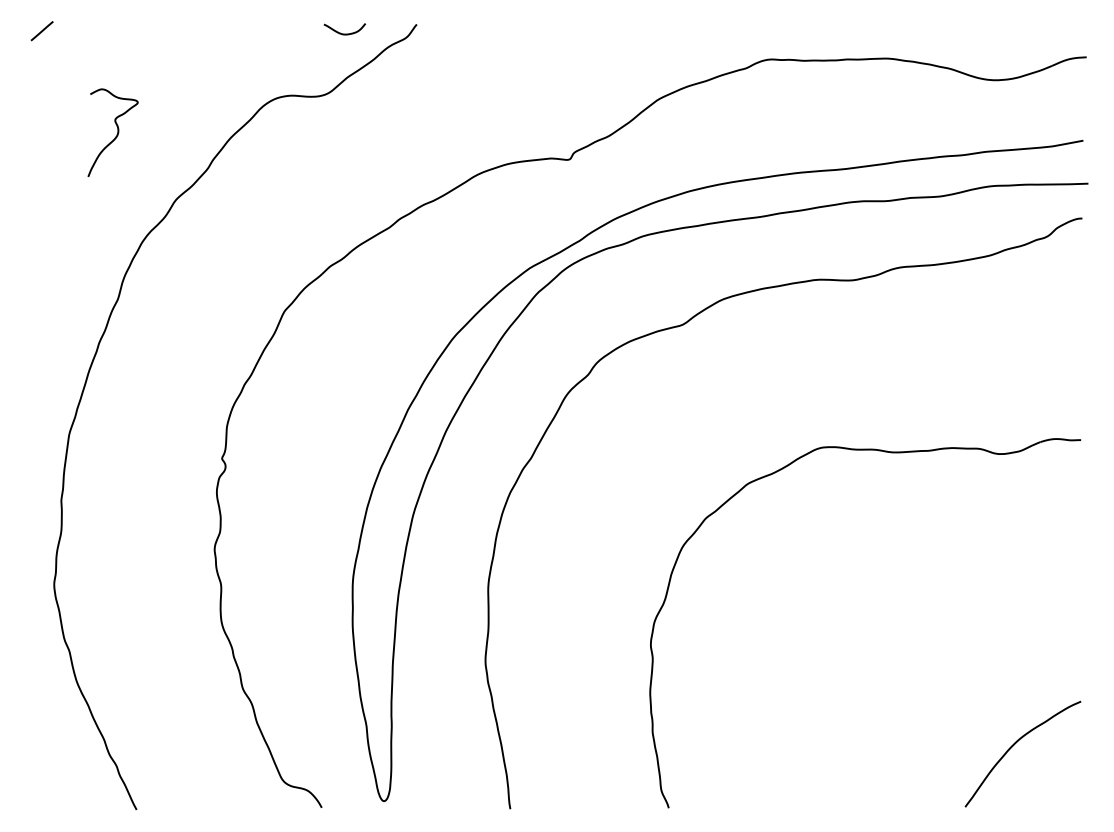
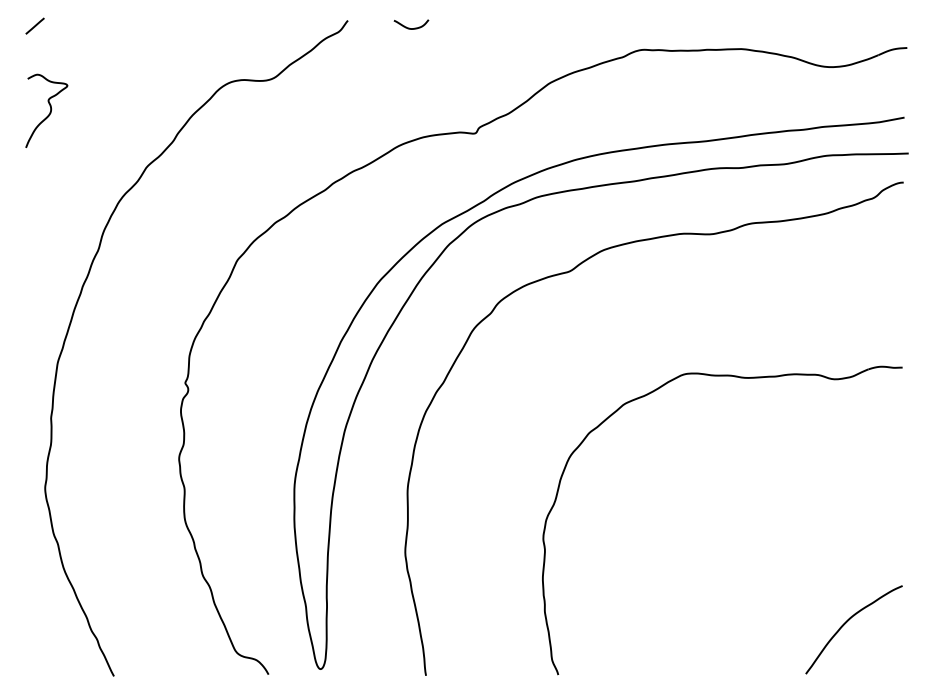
curve: (344, 33) -> (411, 28), moved
curve: (116, 134) -> (49, 112), moved

